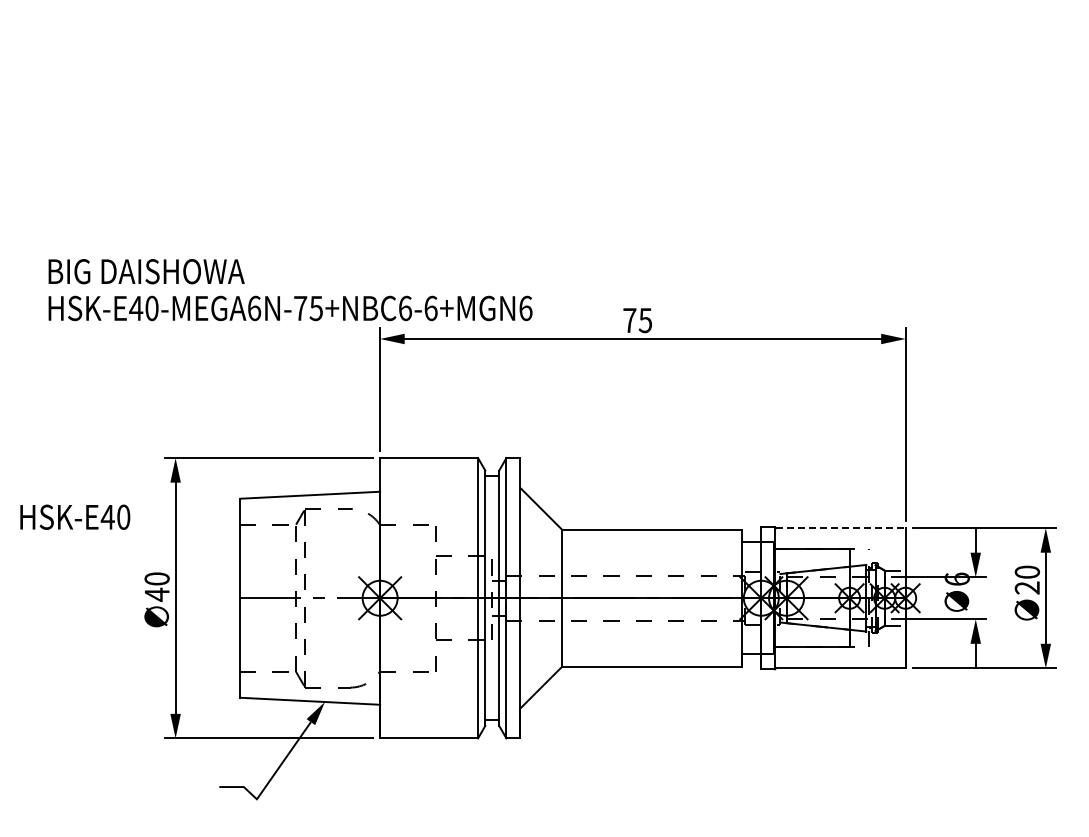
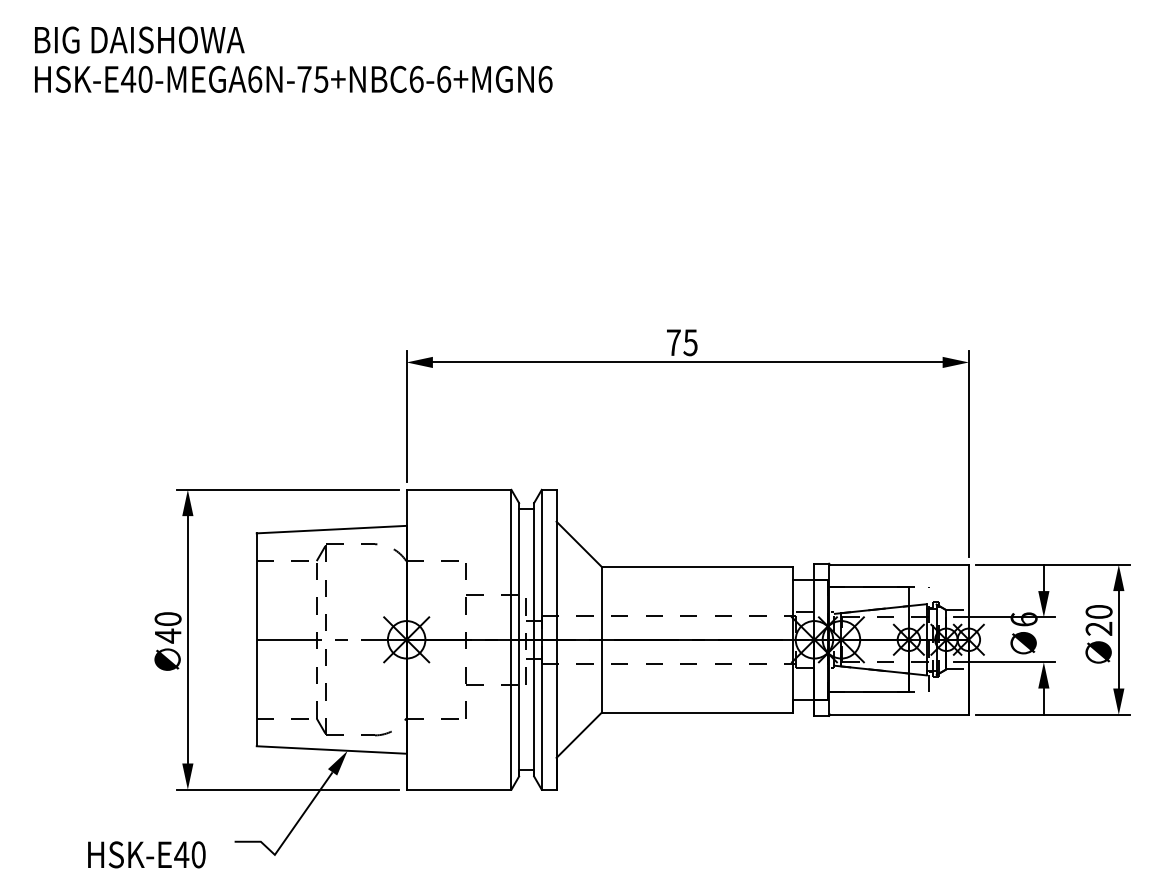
text: (290, 290) -> (293, 60), moved
text: (75, 516) -> (147, 854), moved
line: (840, 528) -> (899, 565), dashed -> solid

